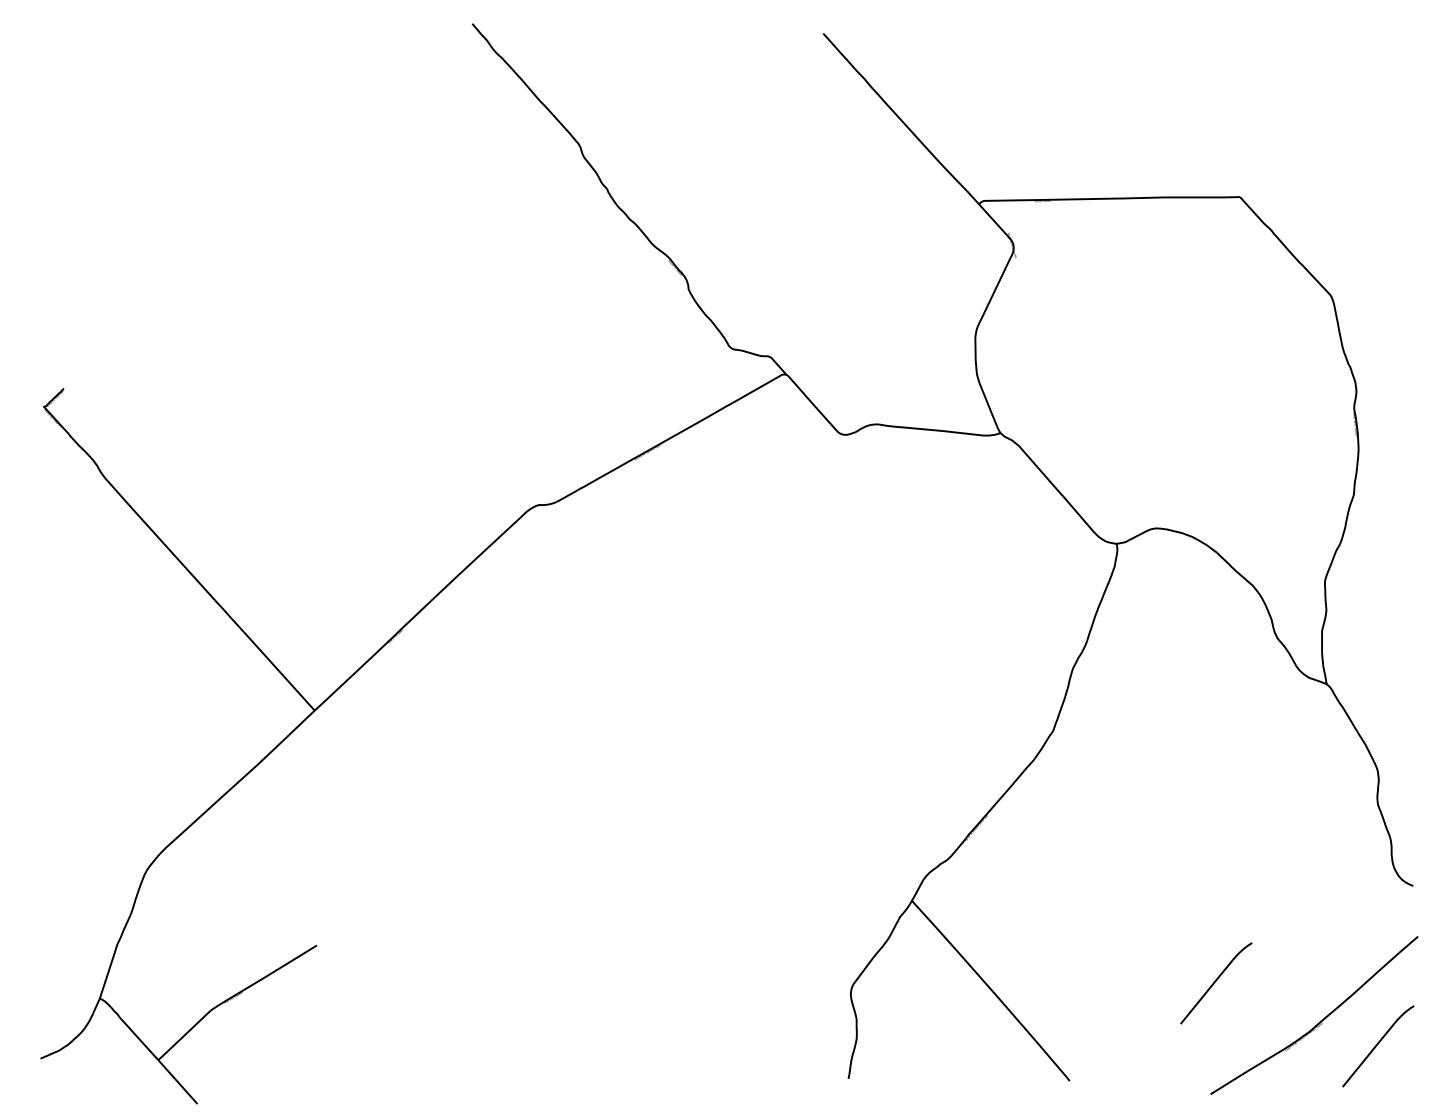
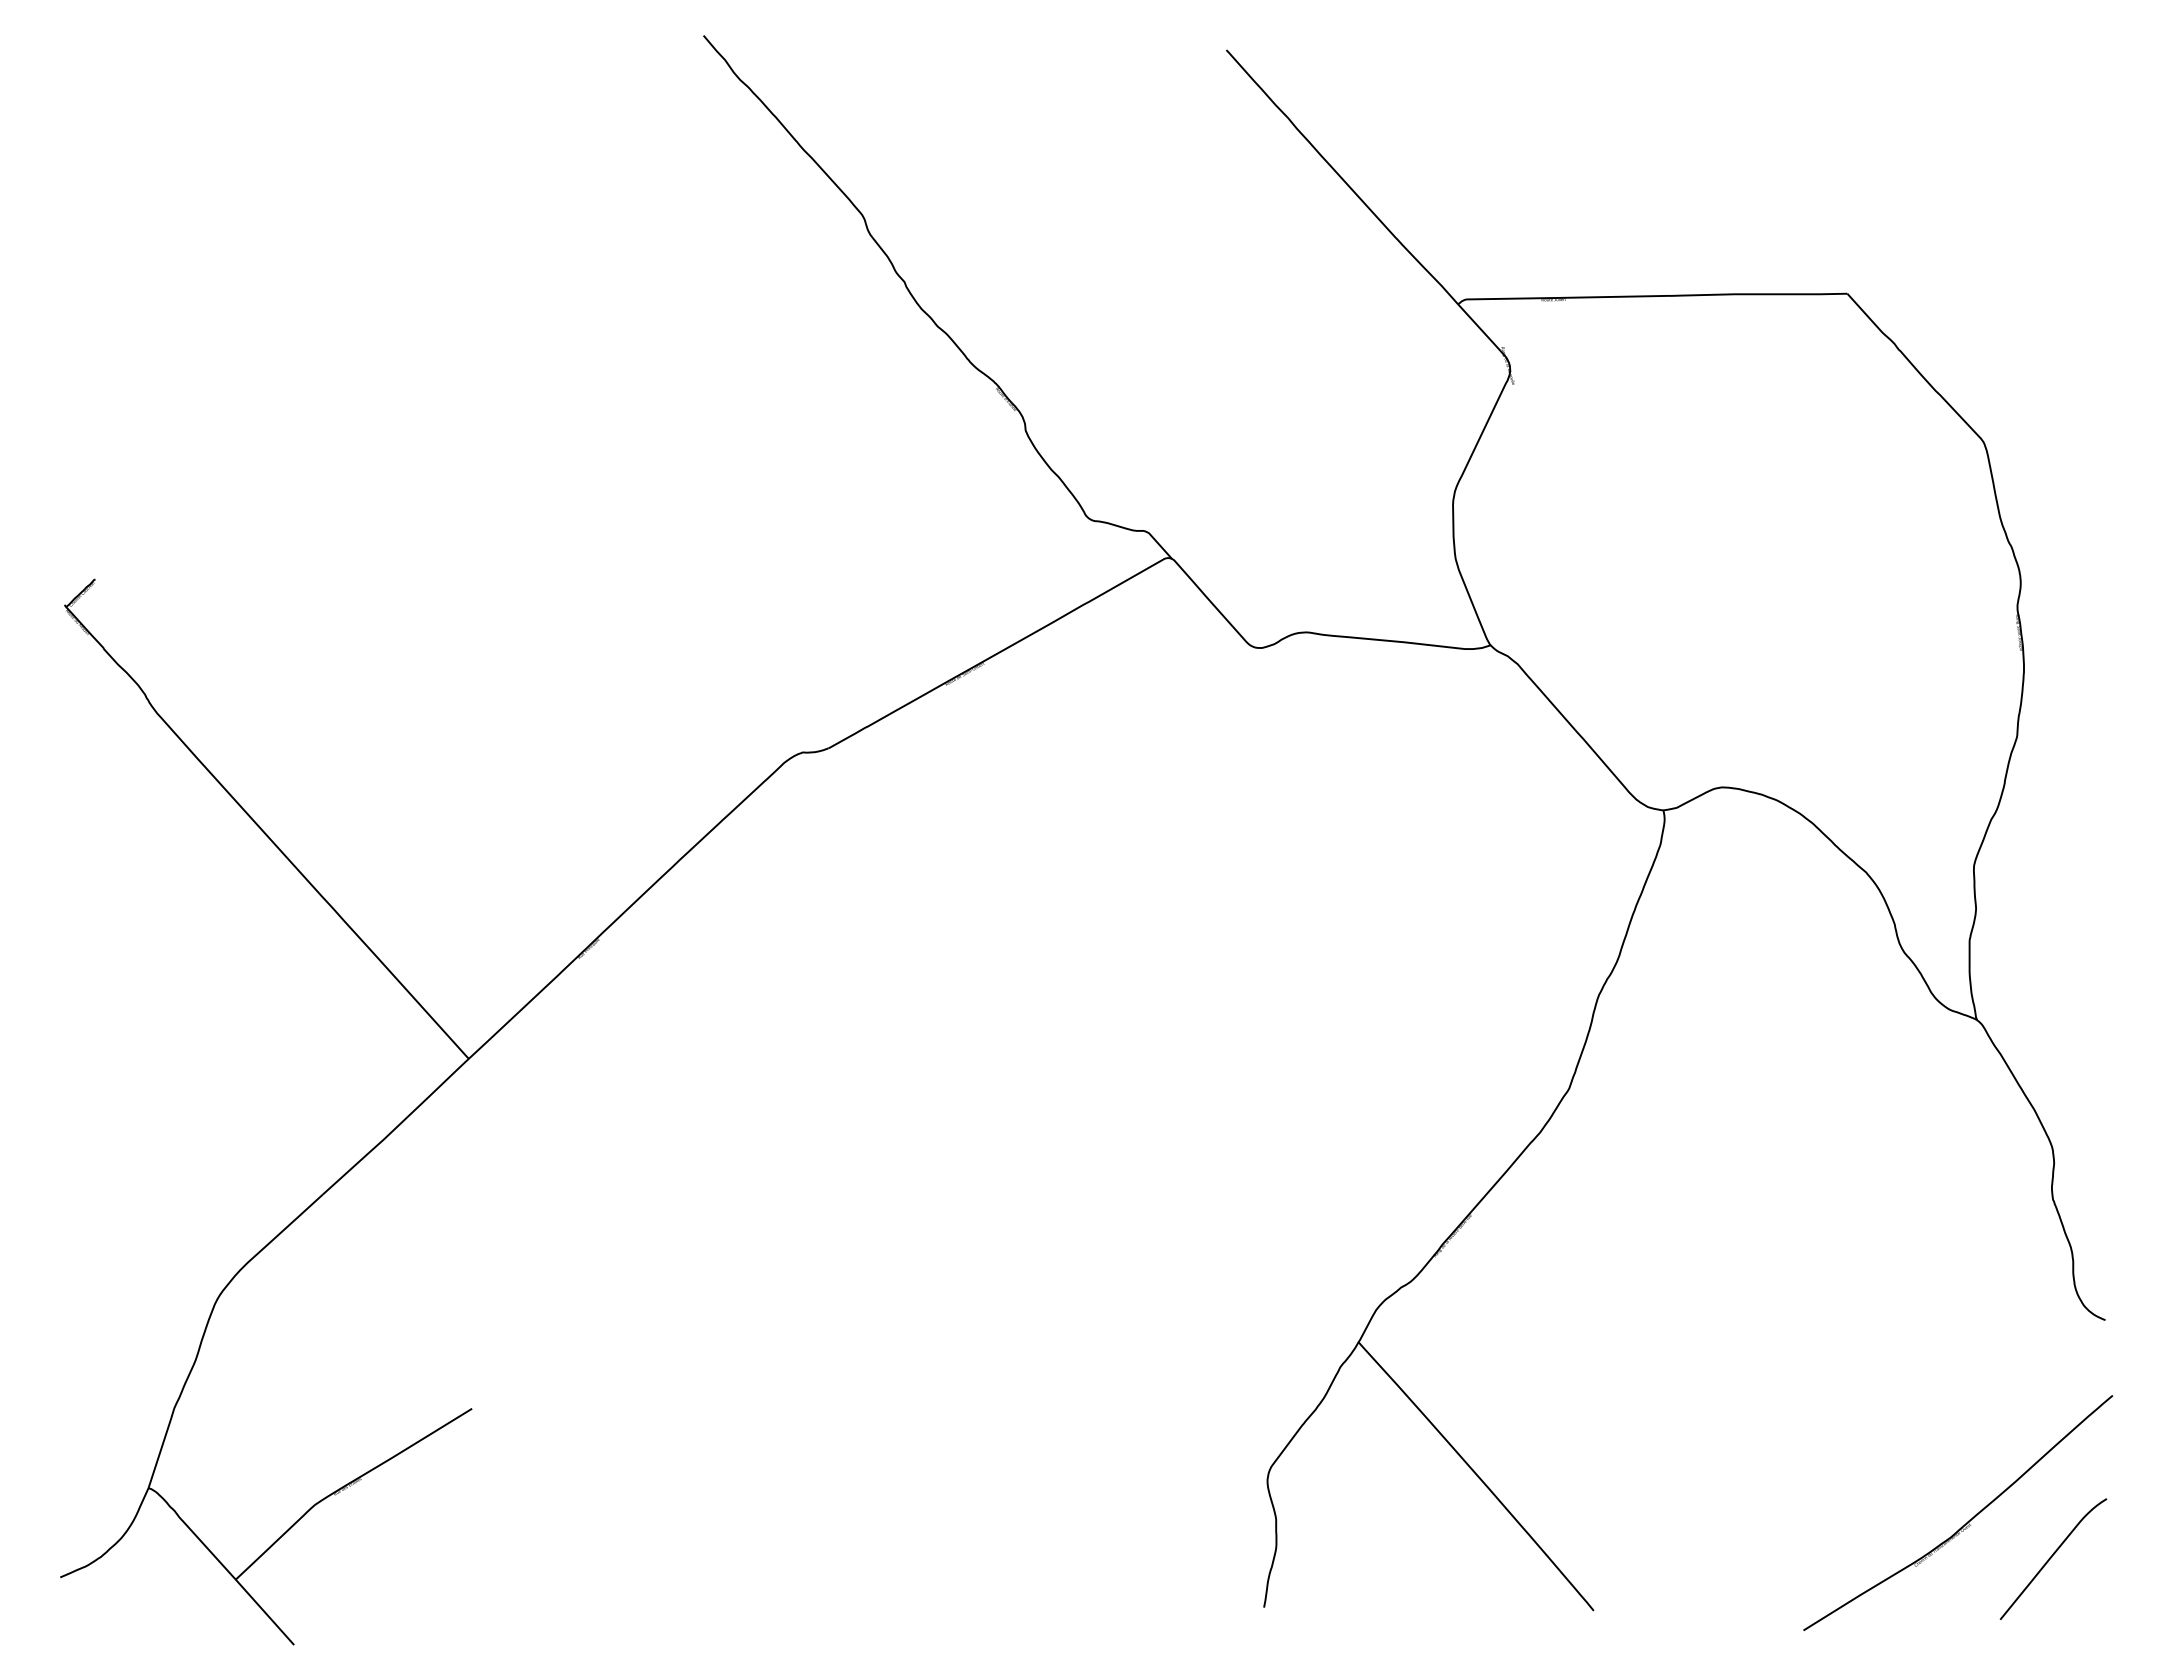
curve: (1215, 982) -> (1810, 1463), removed

